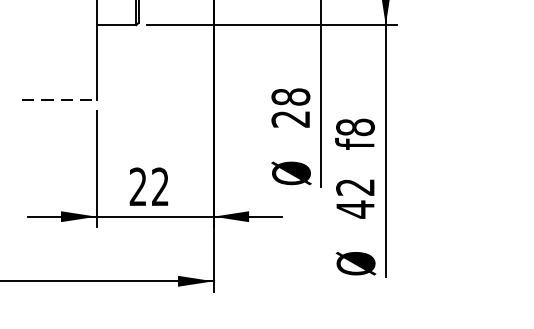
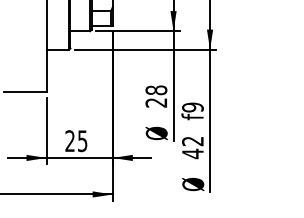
line: (59, 100) -> (25, 92), dashed -> solid
text: (354, 127) -> (192, 107), f8 -> f9
text: (160, 187) -> (82, 141), 22 -> 25

